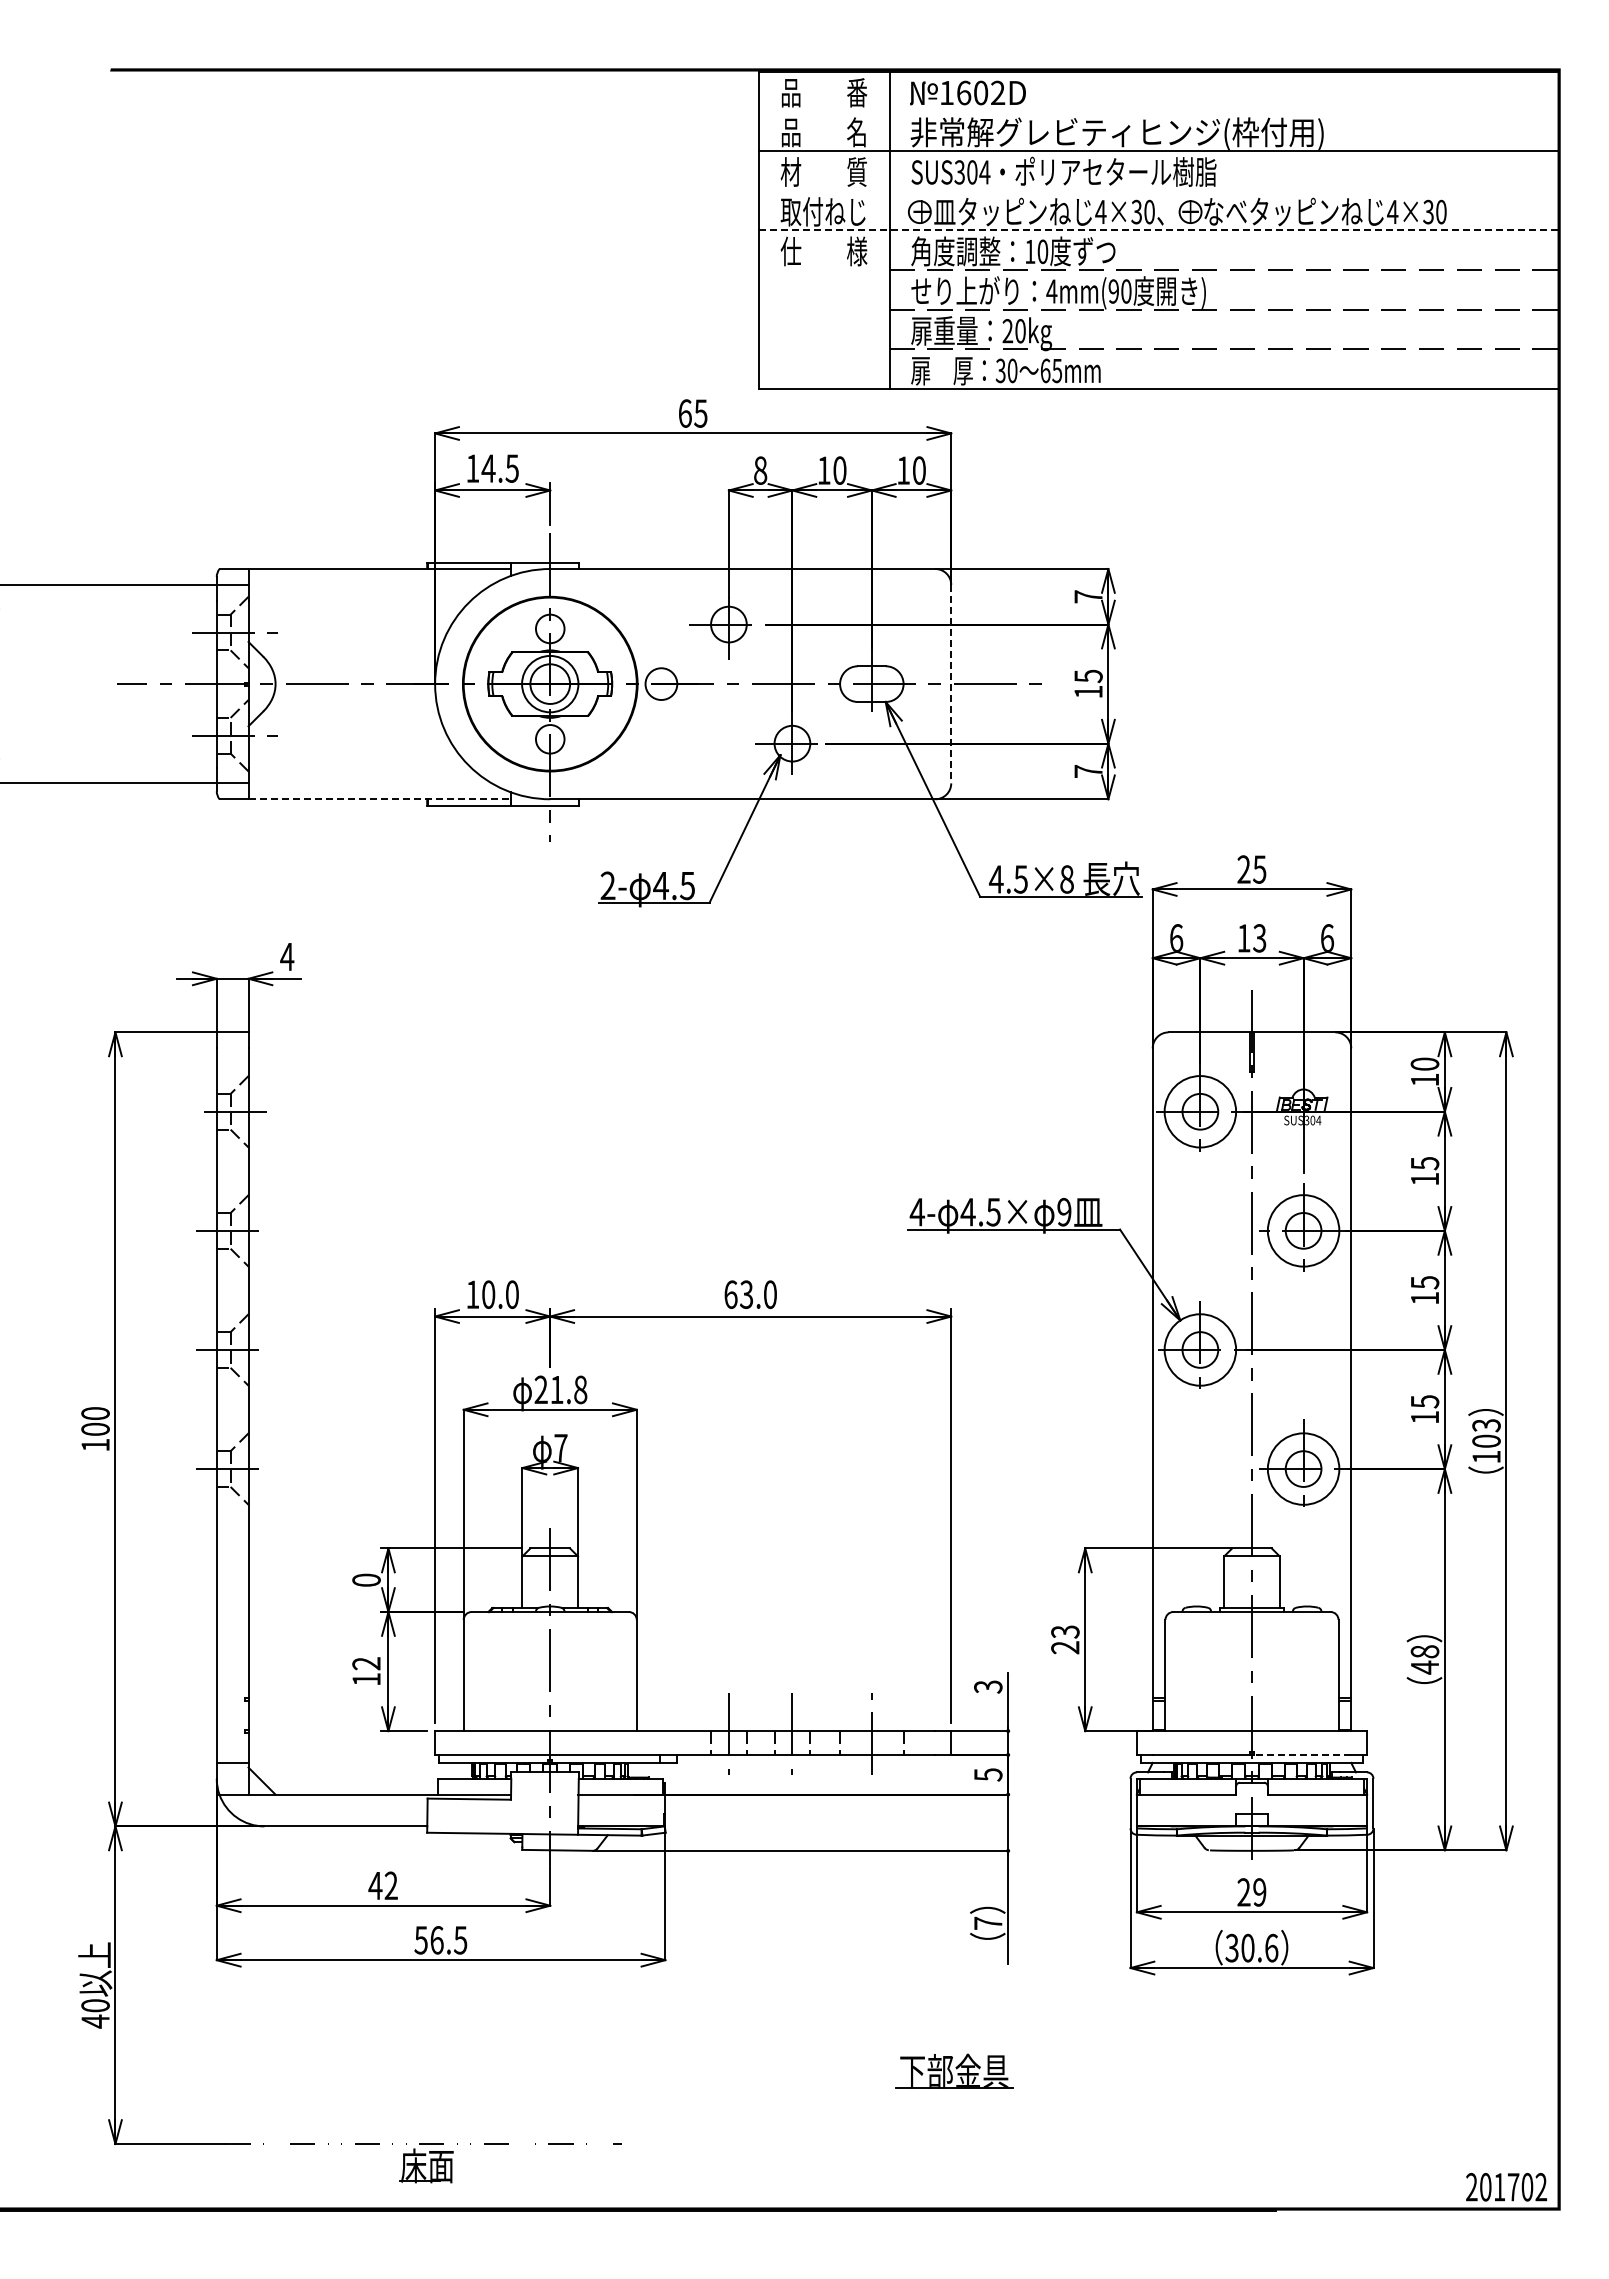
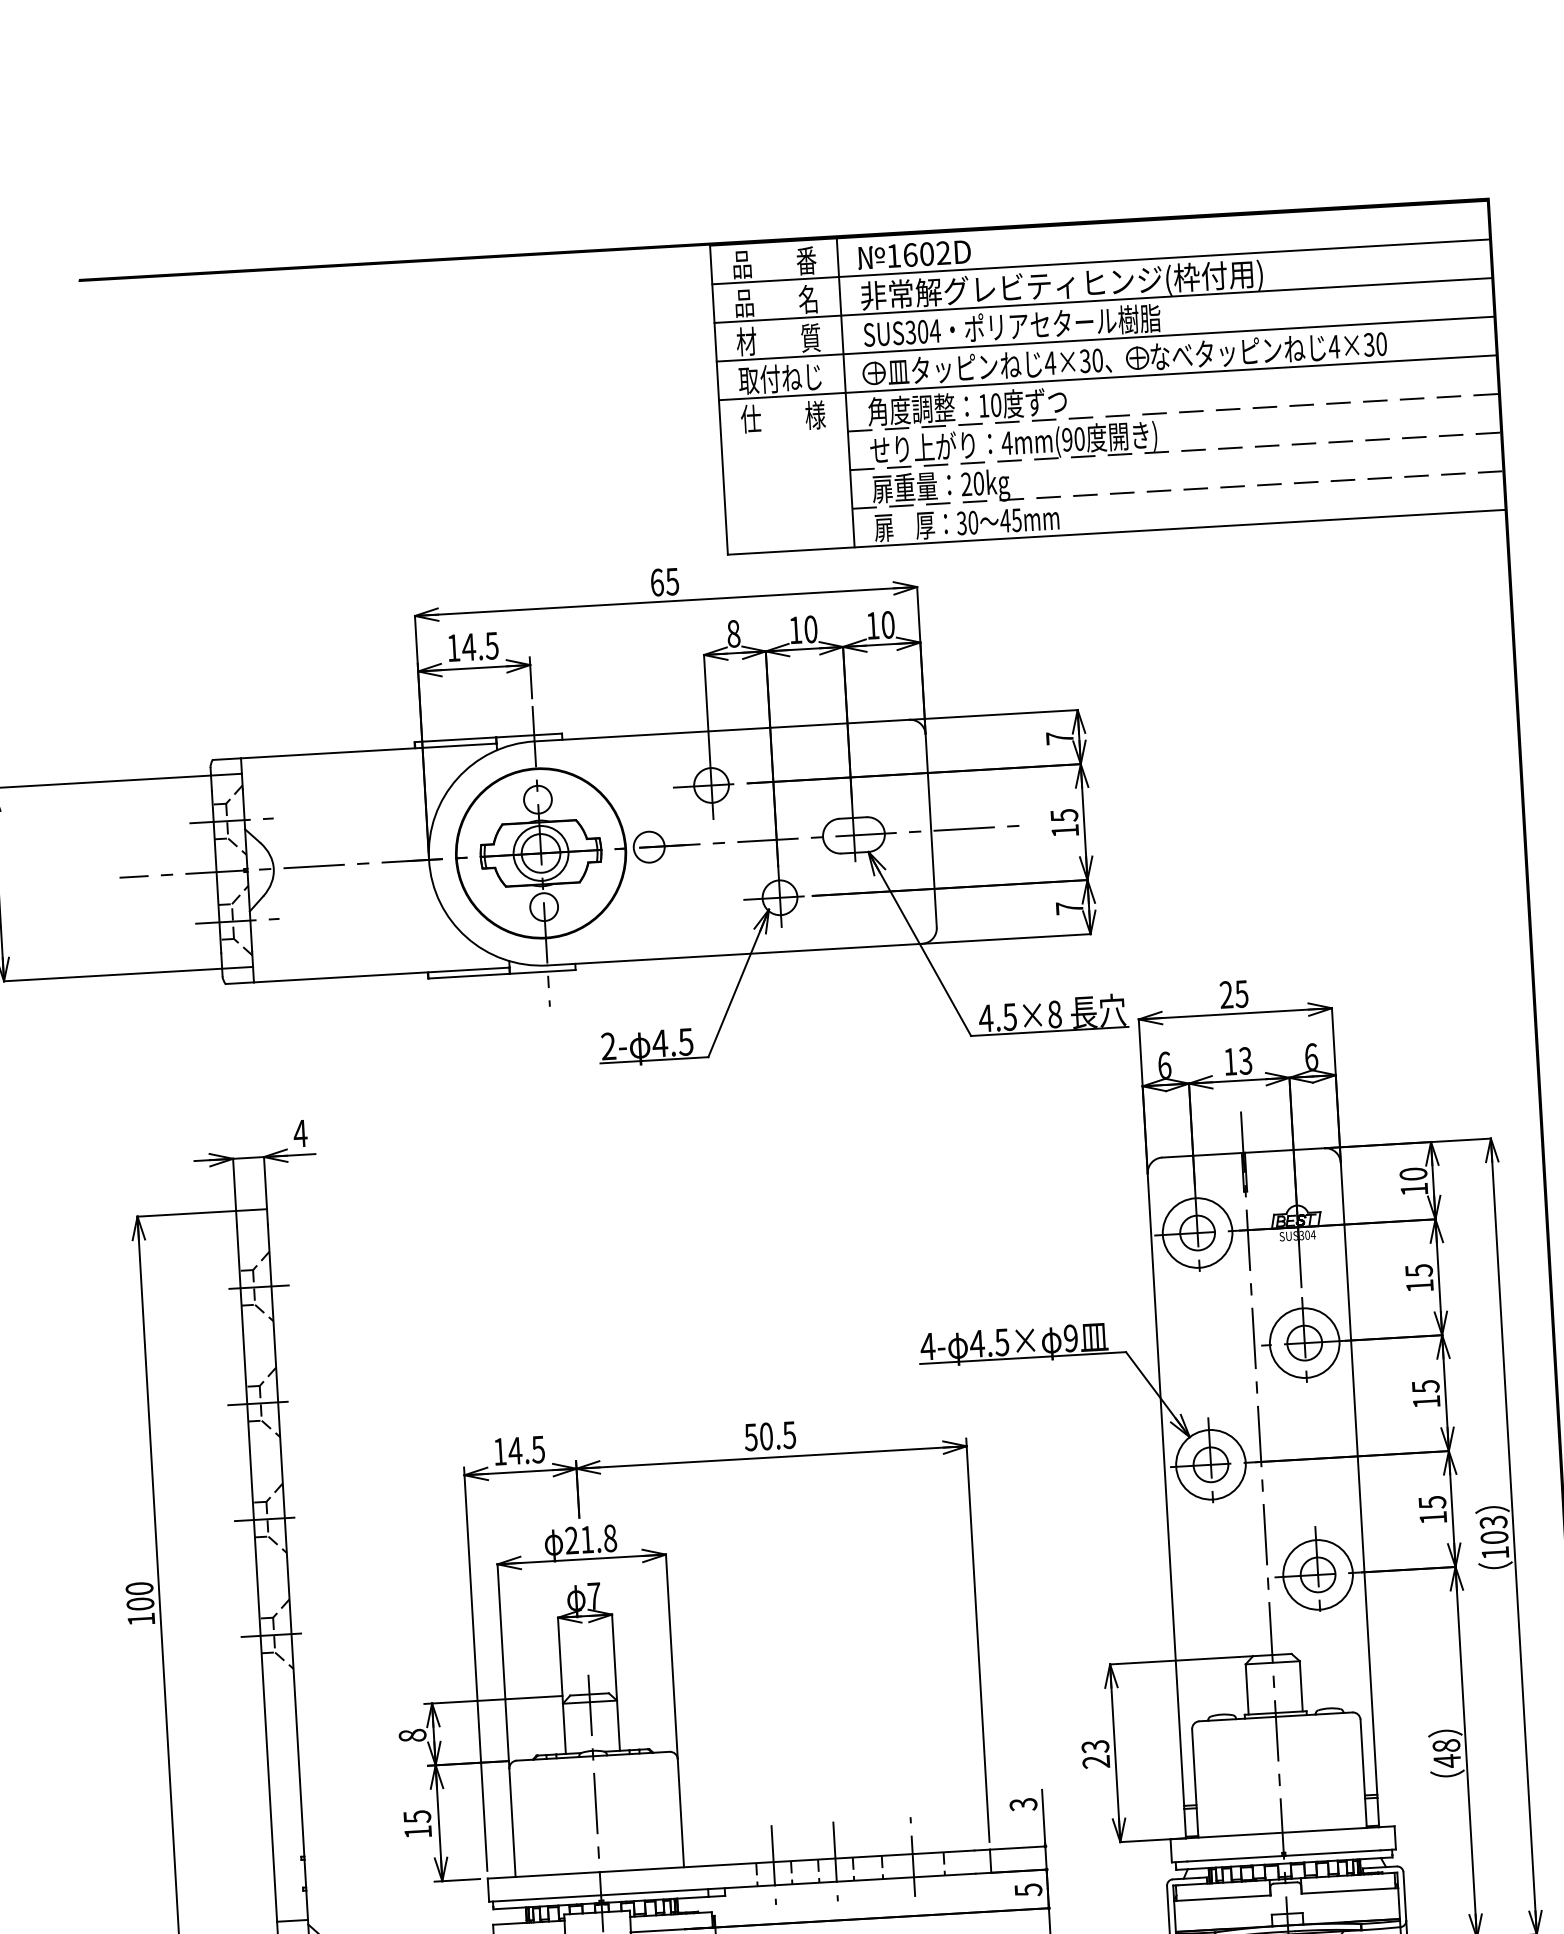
line: (1158, 111) -> (1100, 262), added
line: (1158, 190) -> (1105, 339), added
line: (1158, 230) -> (1107, 377), dashed -> solid
text: (1045, 370) -> (1005, 520), 65mm -> 45mm
line: (951, 684) -> (931, 831), dashed -> solid
line: (380, 799) -> (382, 975), dashed -> solid
text: (499, 1294) -> (525, 1450), 10.0 -> 14.5
text: (750, 1294) -> (770, 1436), 63.0 -> 50.5
text: (366, 1579) -> (412, 1734), 0 -> 8
text: (366, 1663) -> (417, 1816), 12 -> 15
line: (1302, 1754) -> (1333, 1852), dashed -> solid

